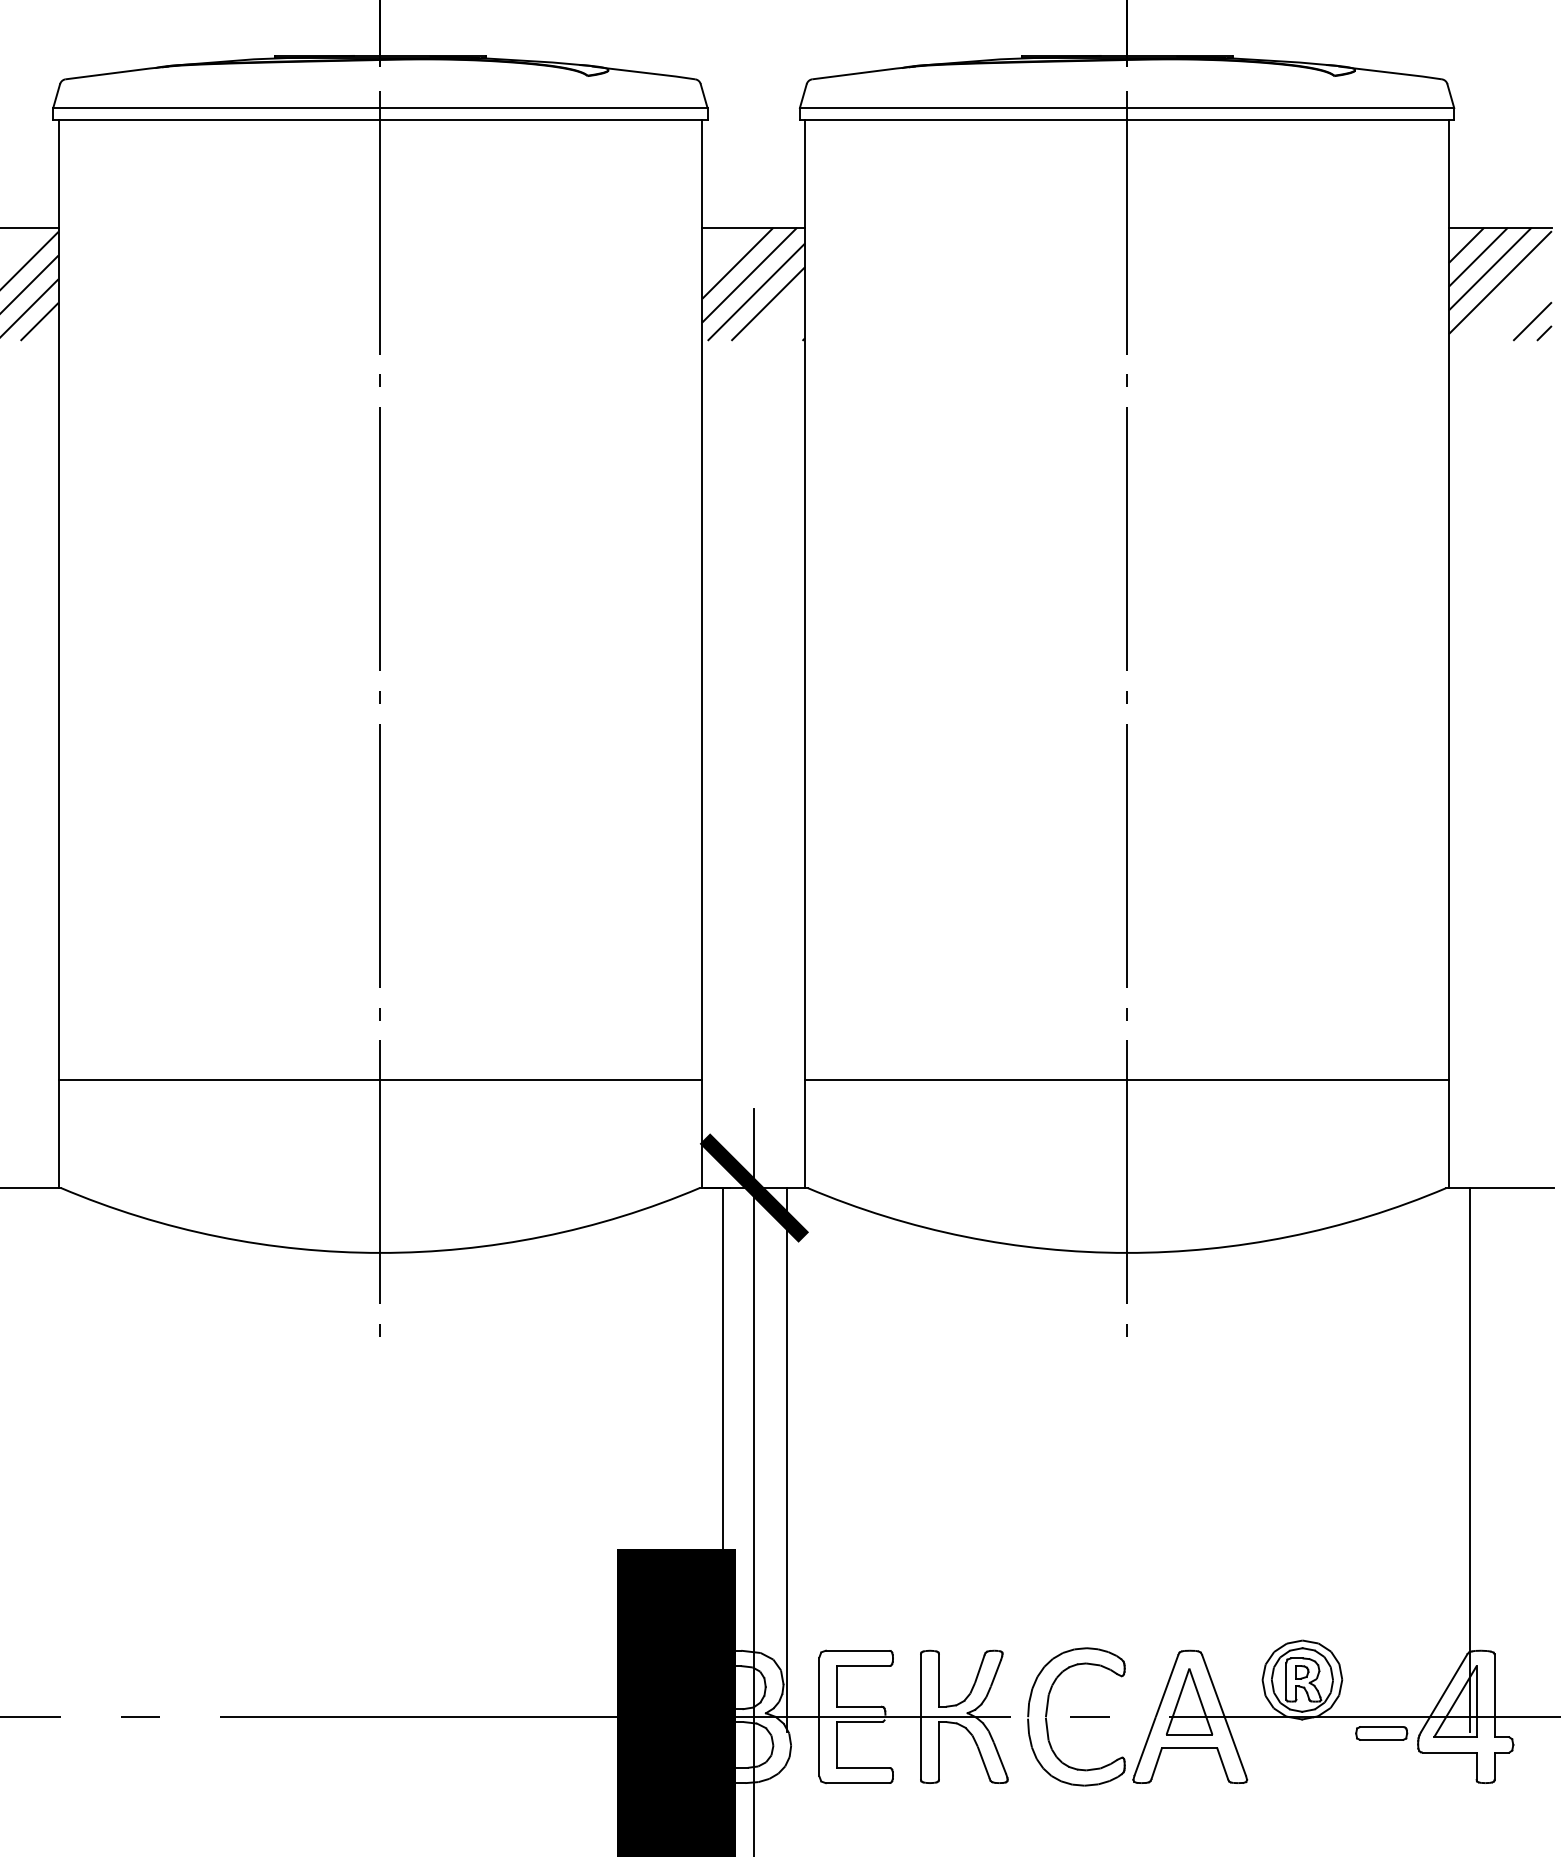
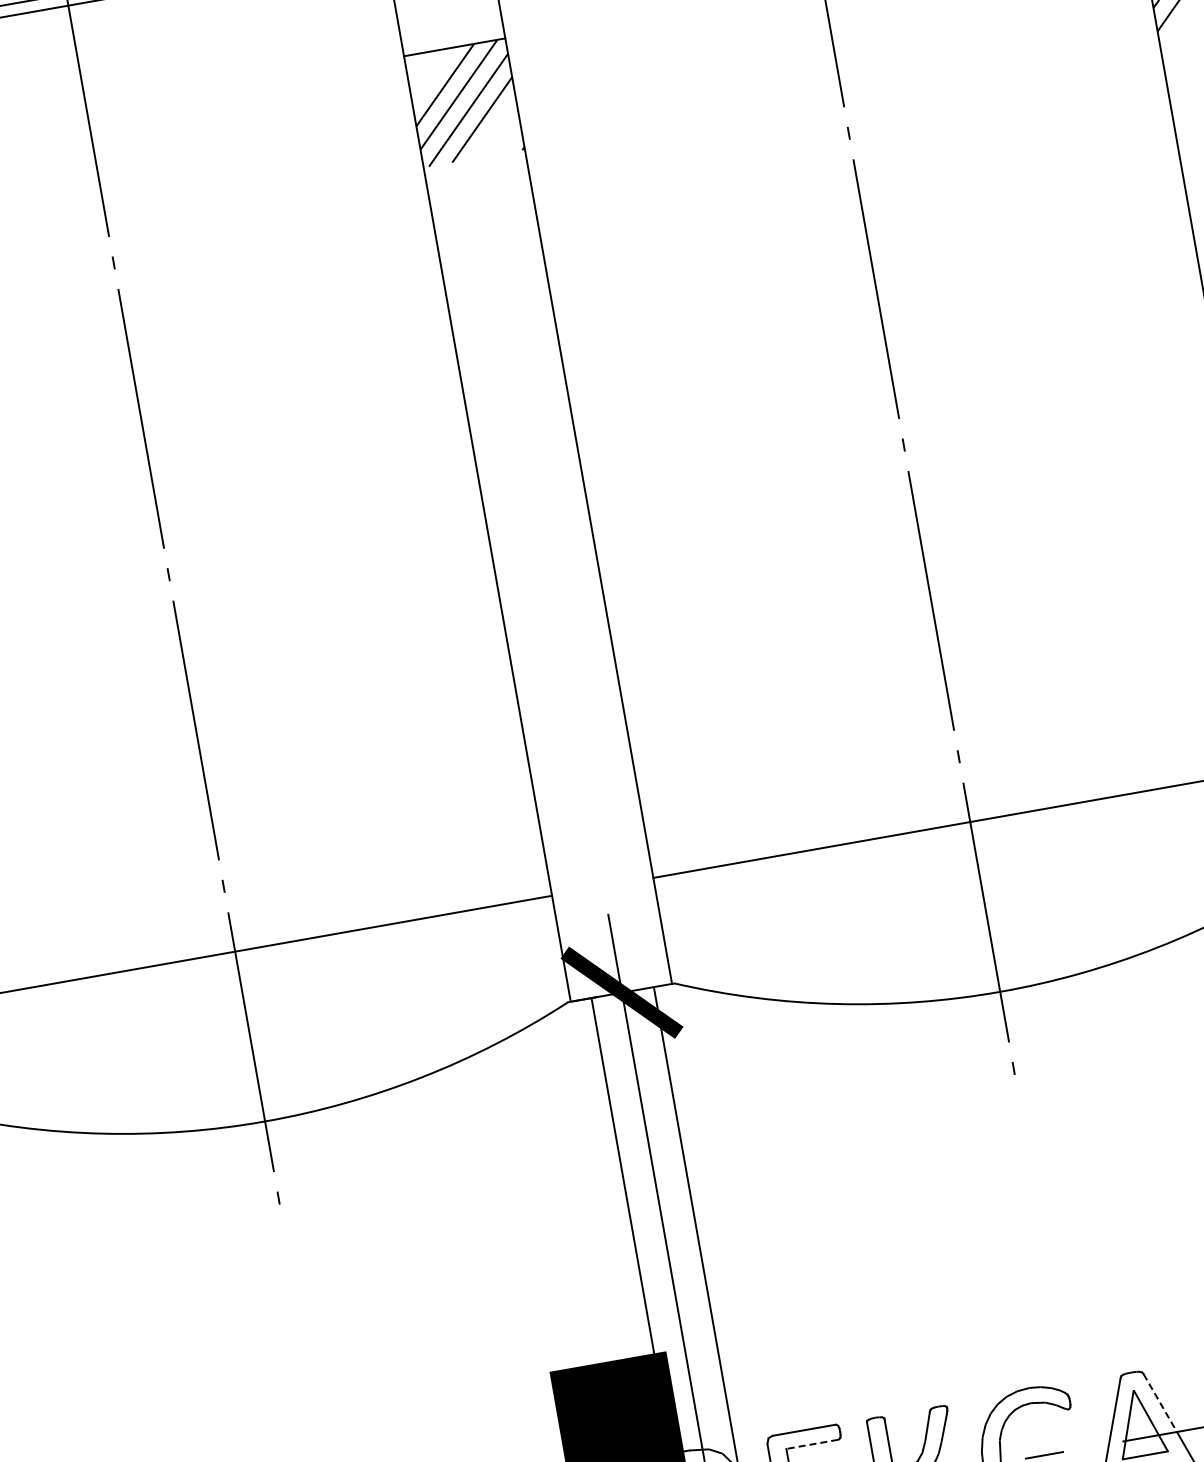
line: (862, 1666) -> (811, 1444), solid -> dashed
line: (1213, 1685) -> (1160, 1402), solid -> dashed

